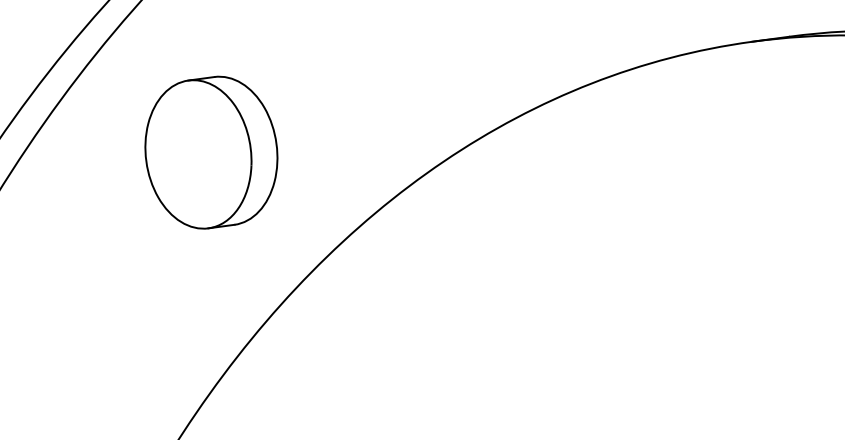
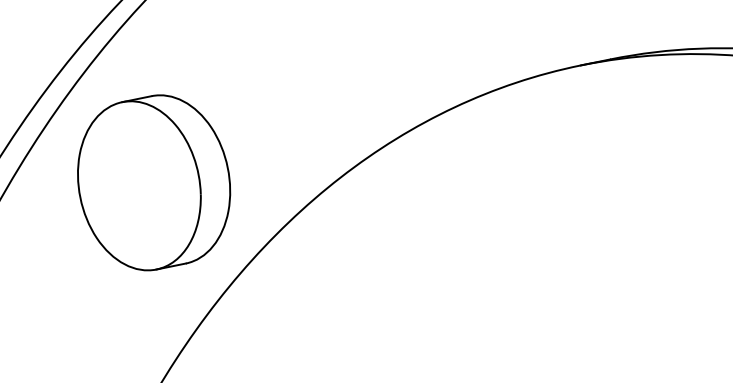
part: (211, 152) -> (154, 182), size x1.43

